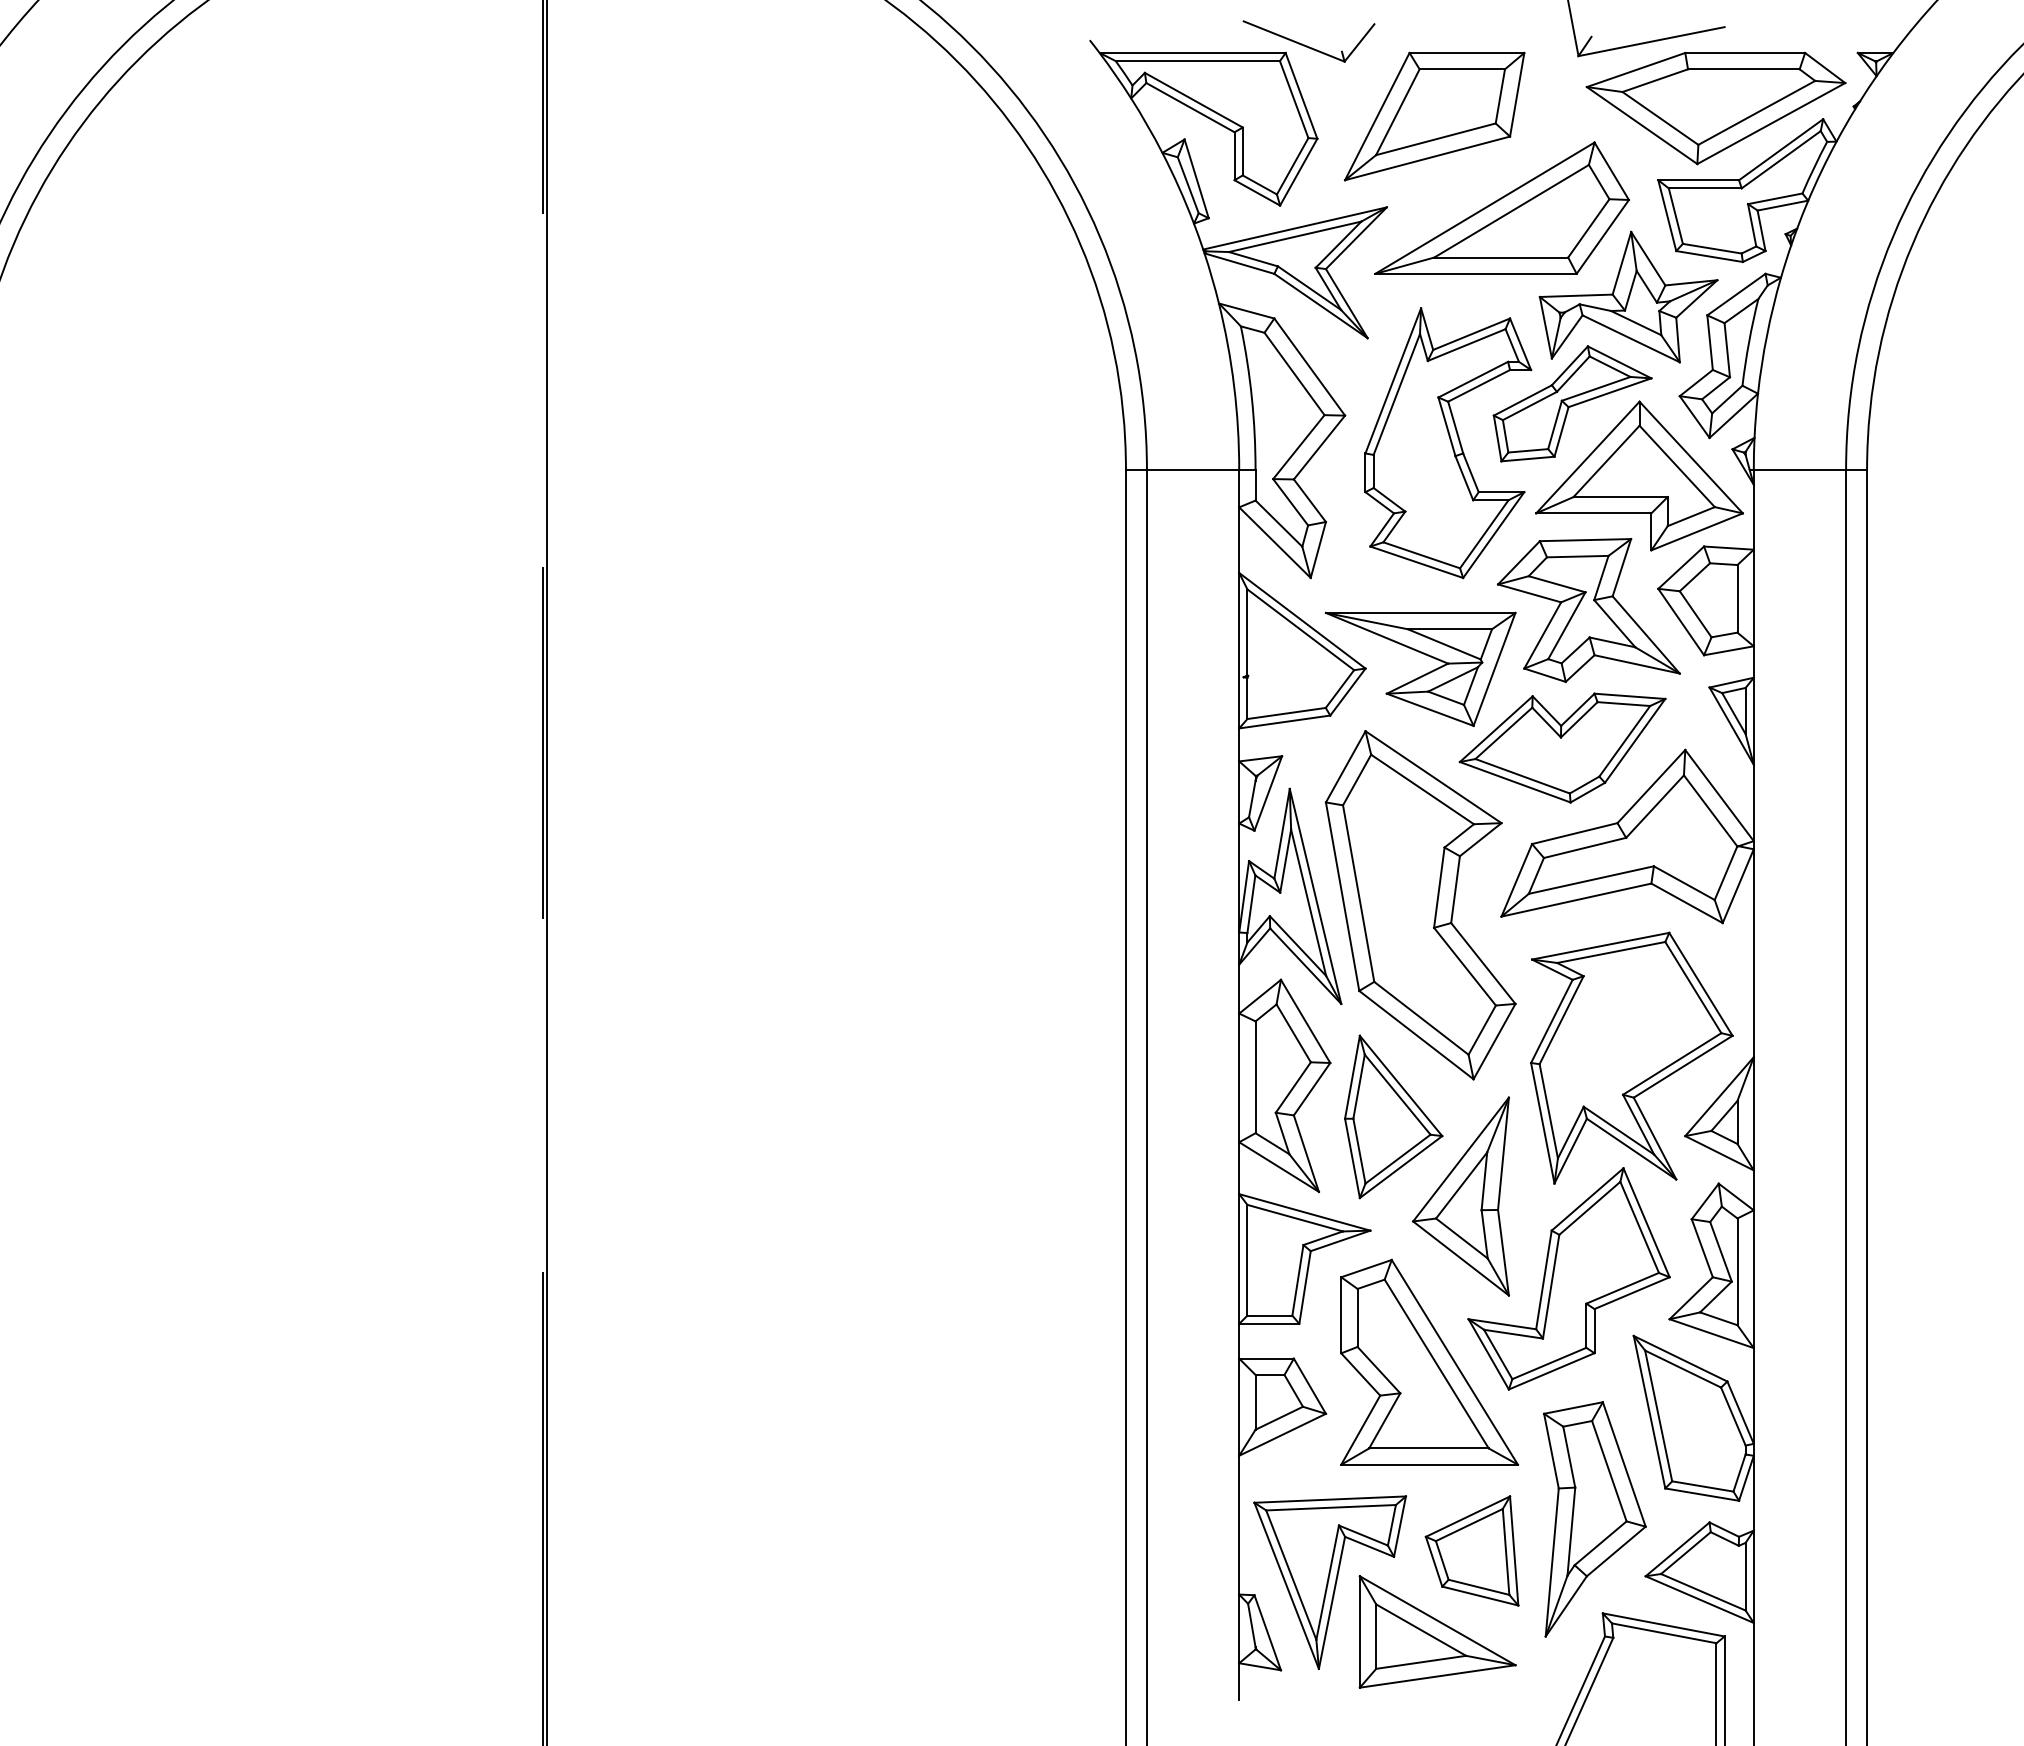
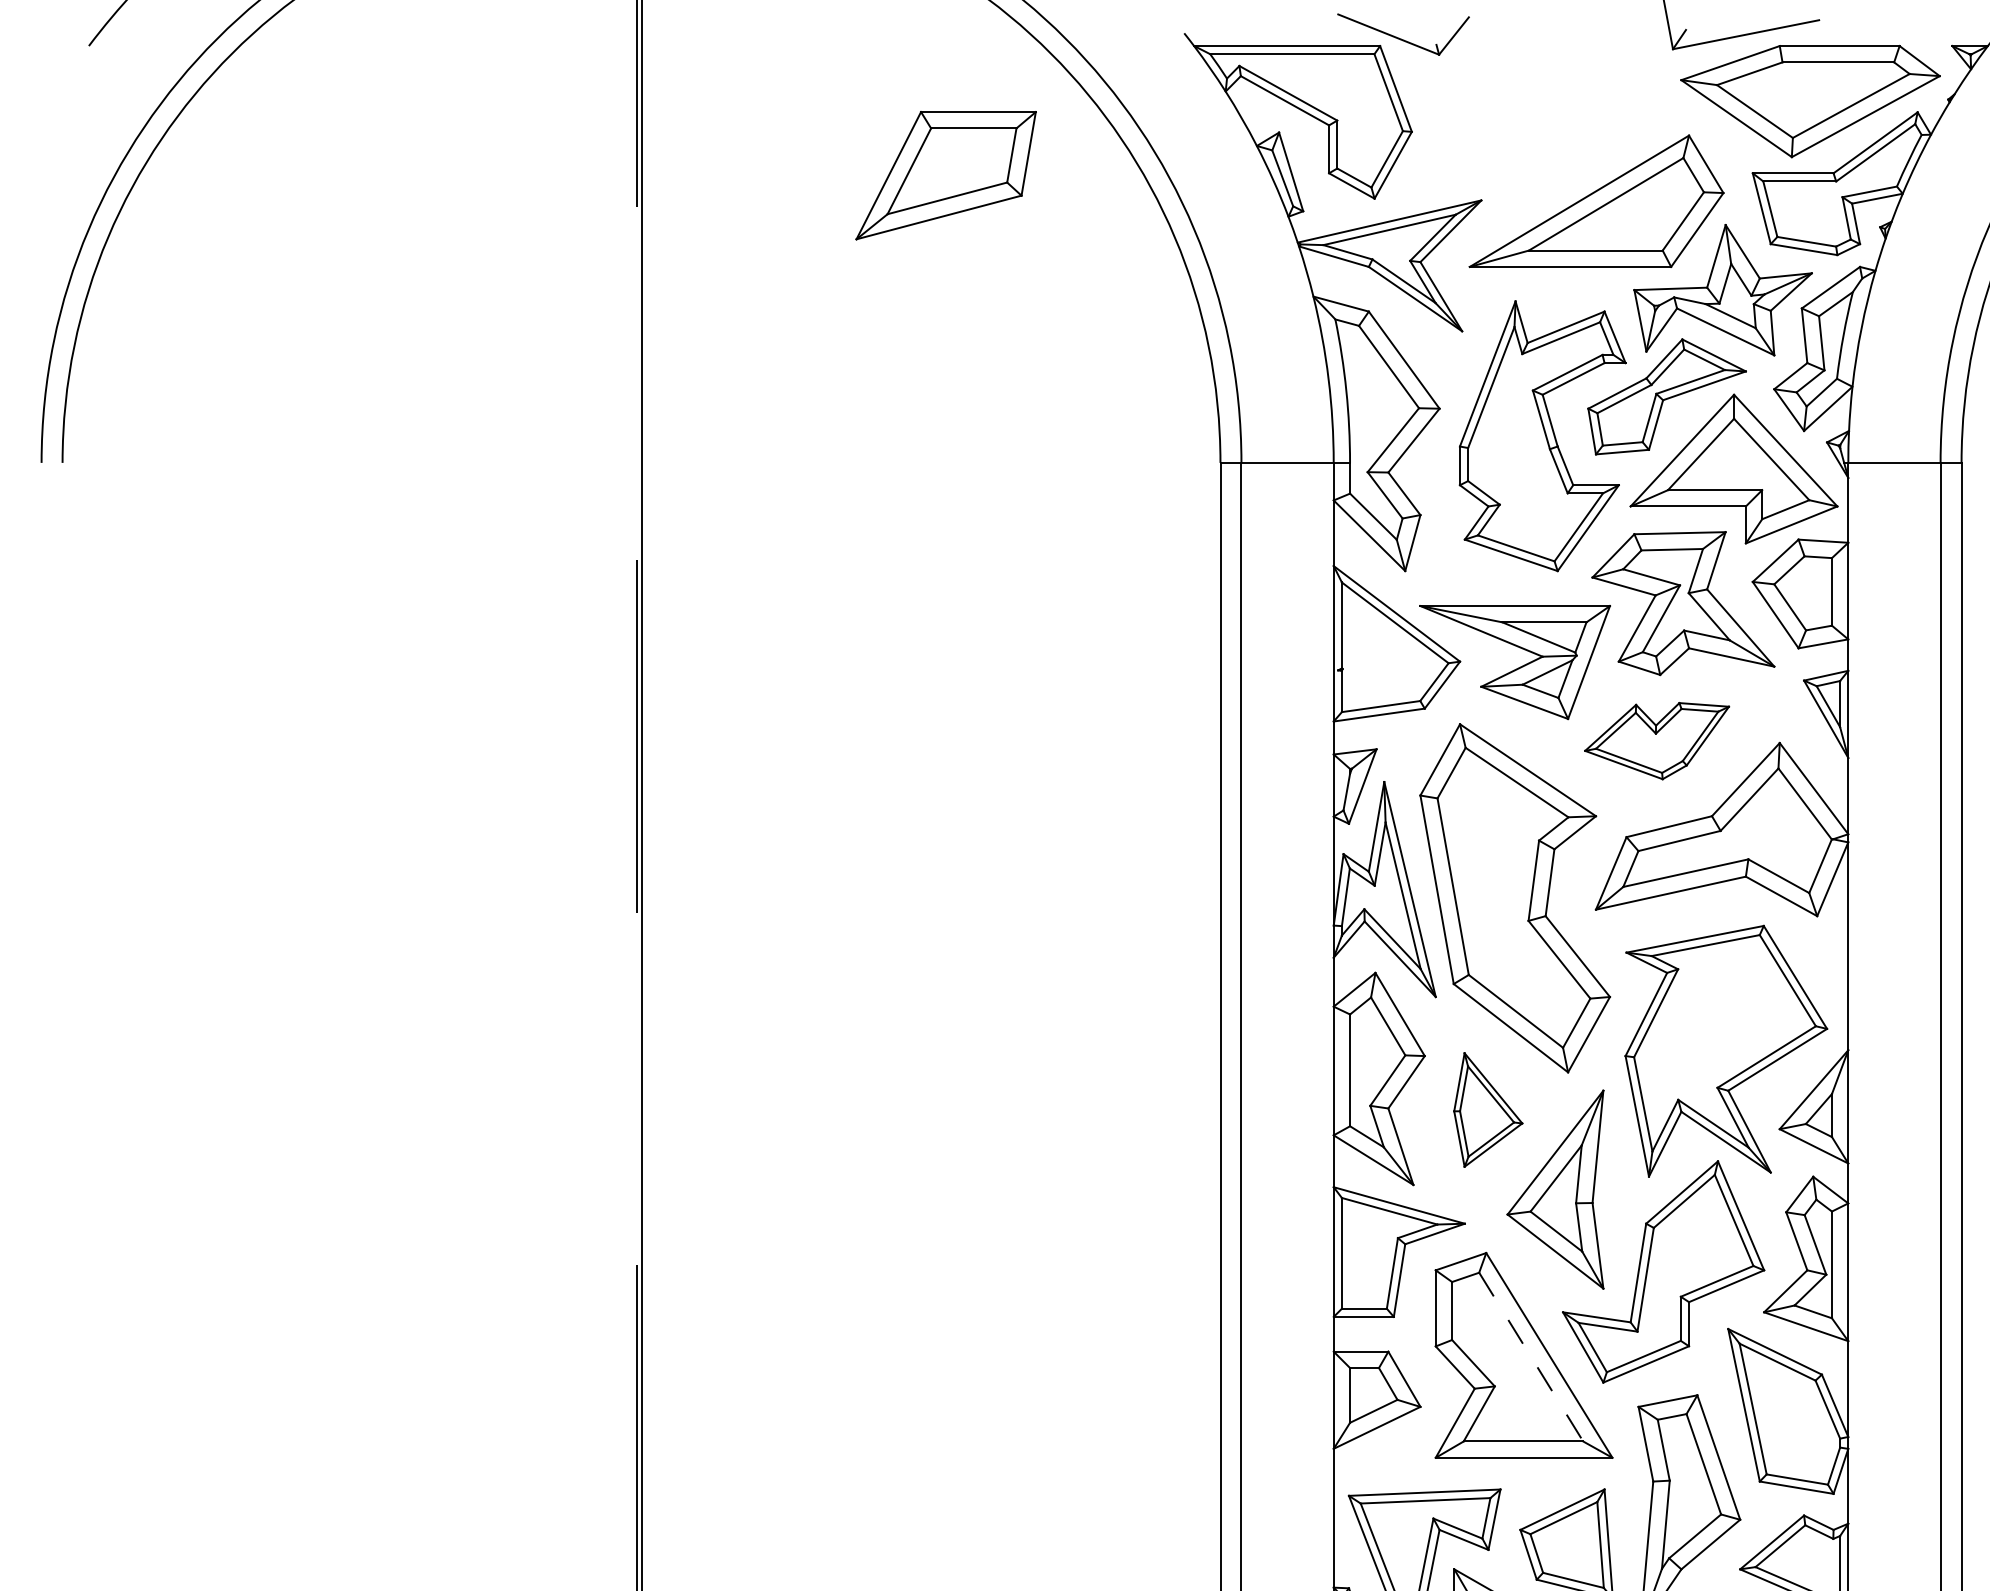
part: (1434, 116) -> (946, 175), moved
part: (1562, 747) -> (1657, 740), size x0.7
part: (1393, 1116) -> (1488, 1109), size x0.7
line: (1436, 1364) -> (1531, 1357), solid -> dashed

